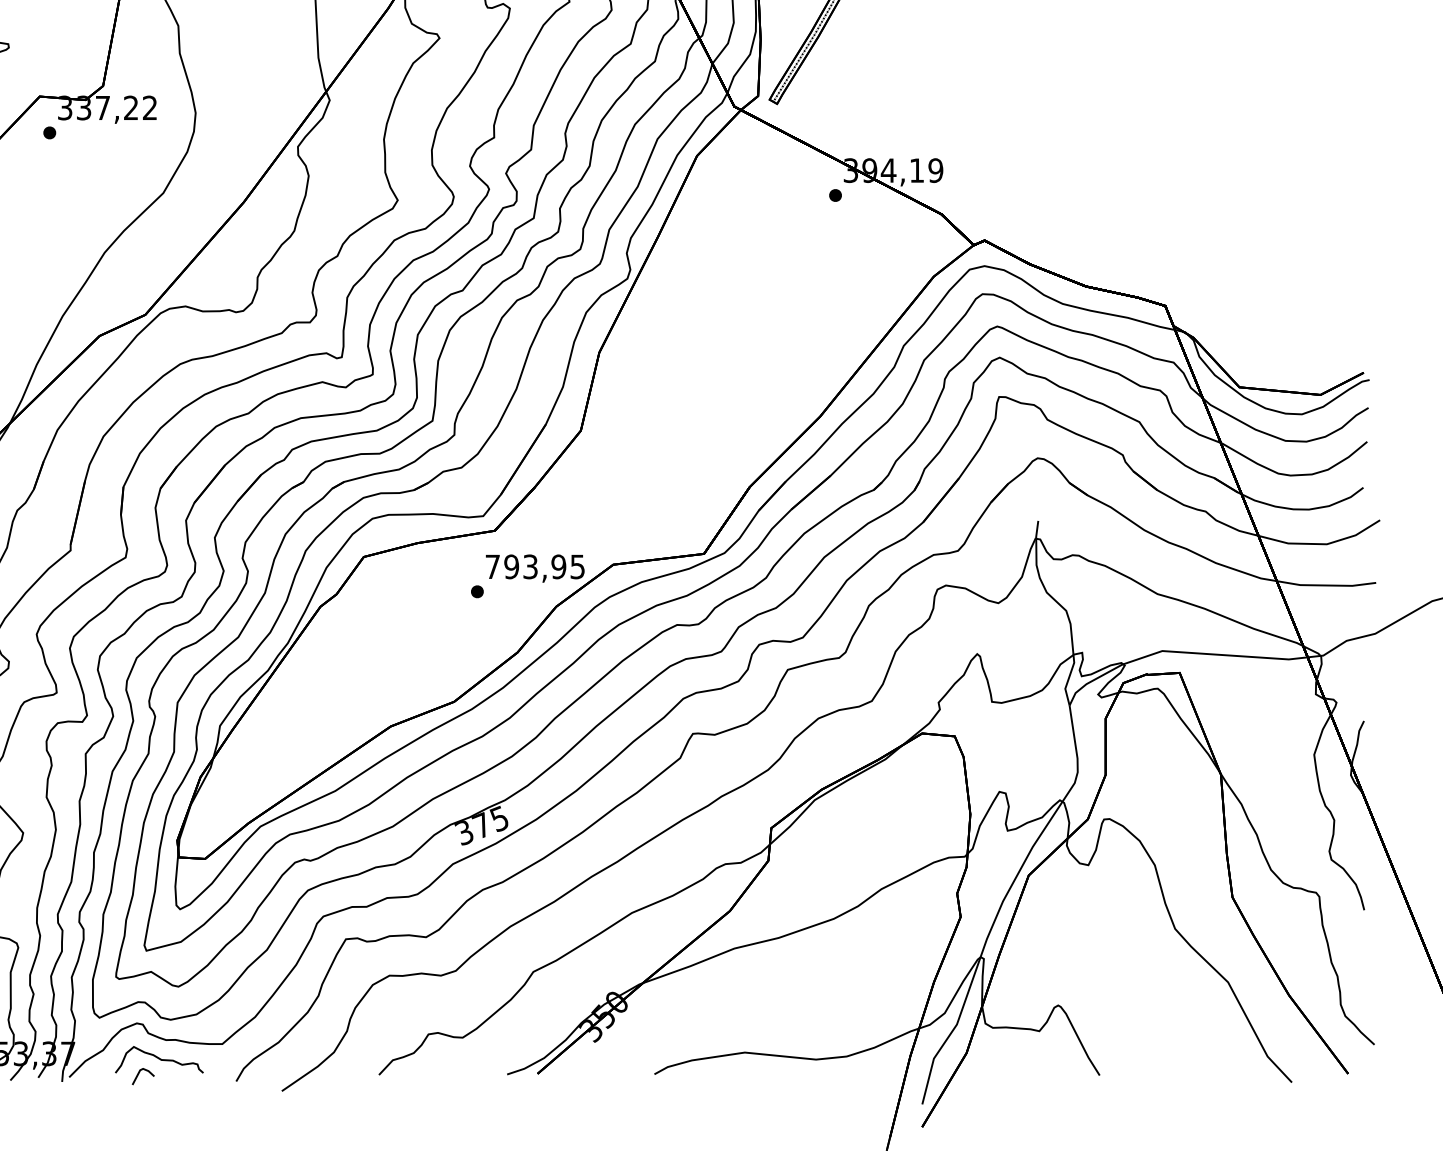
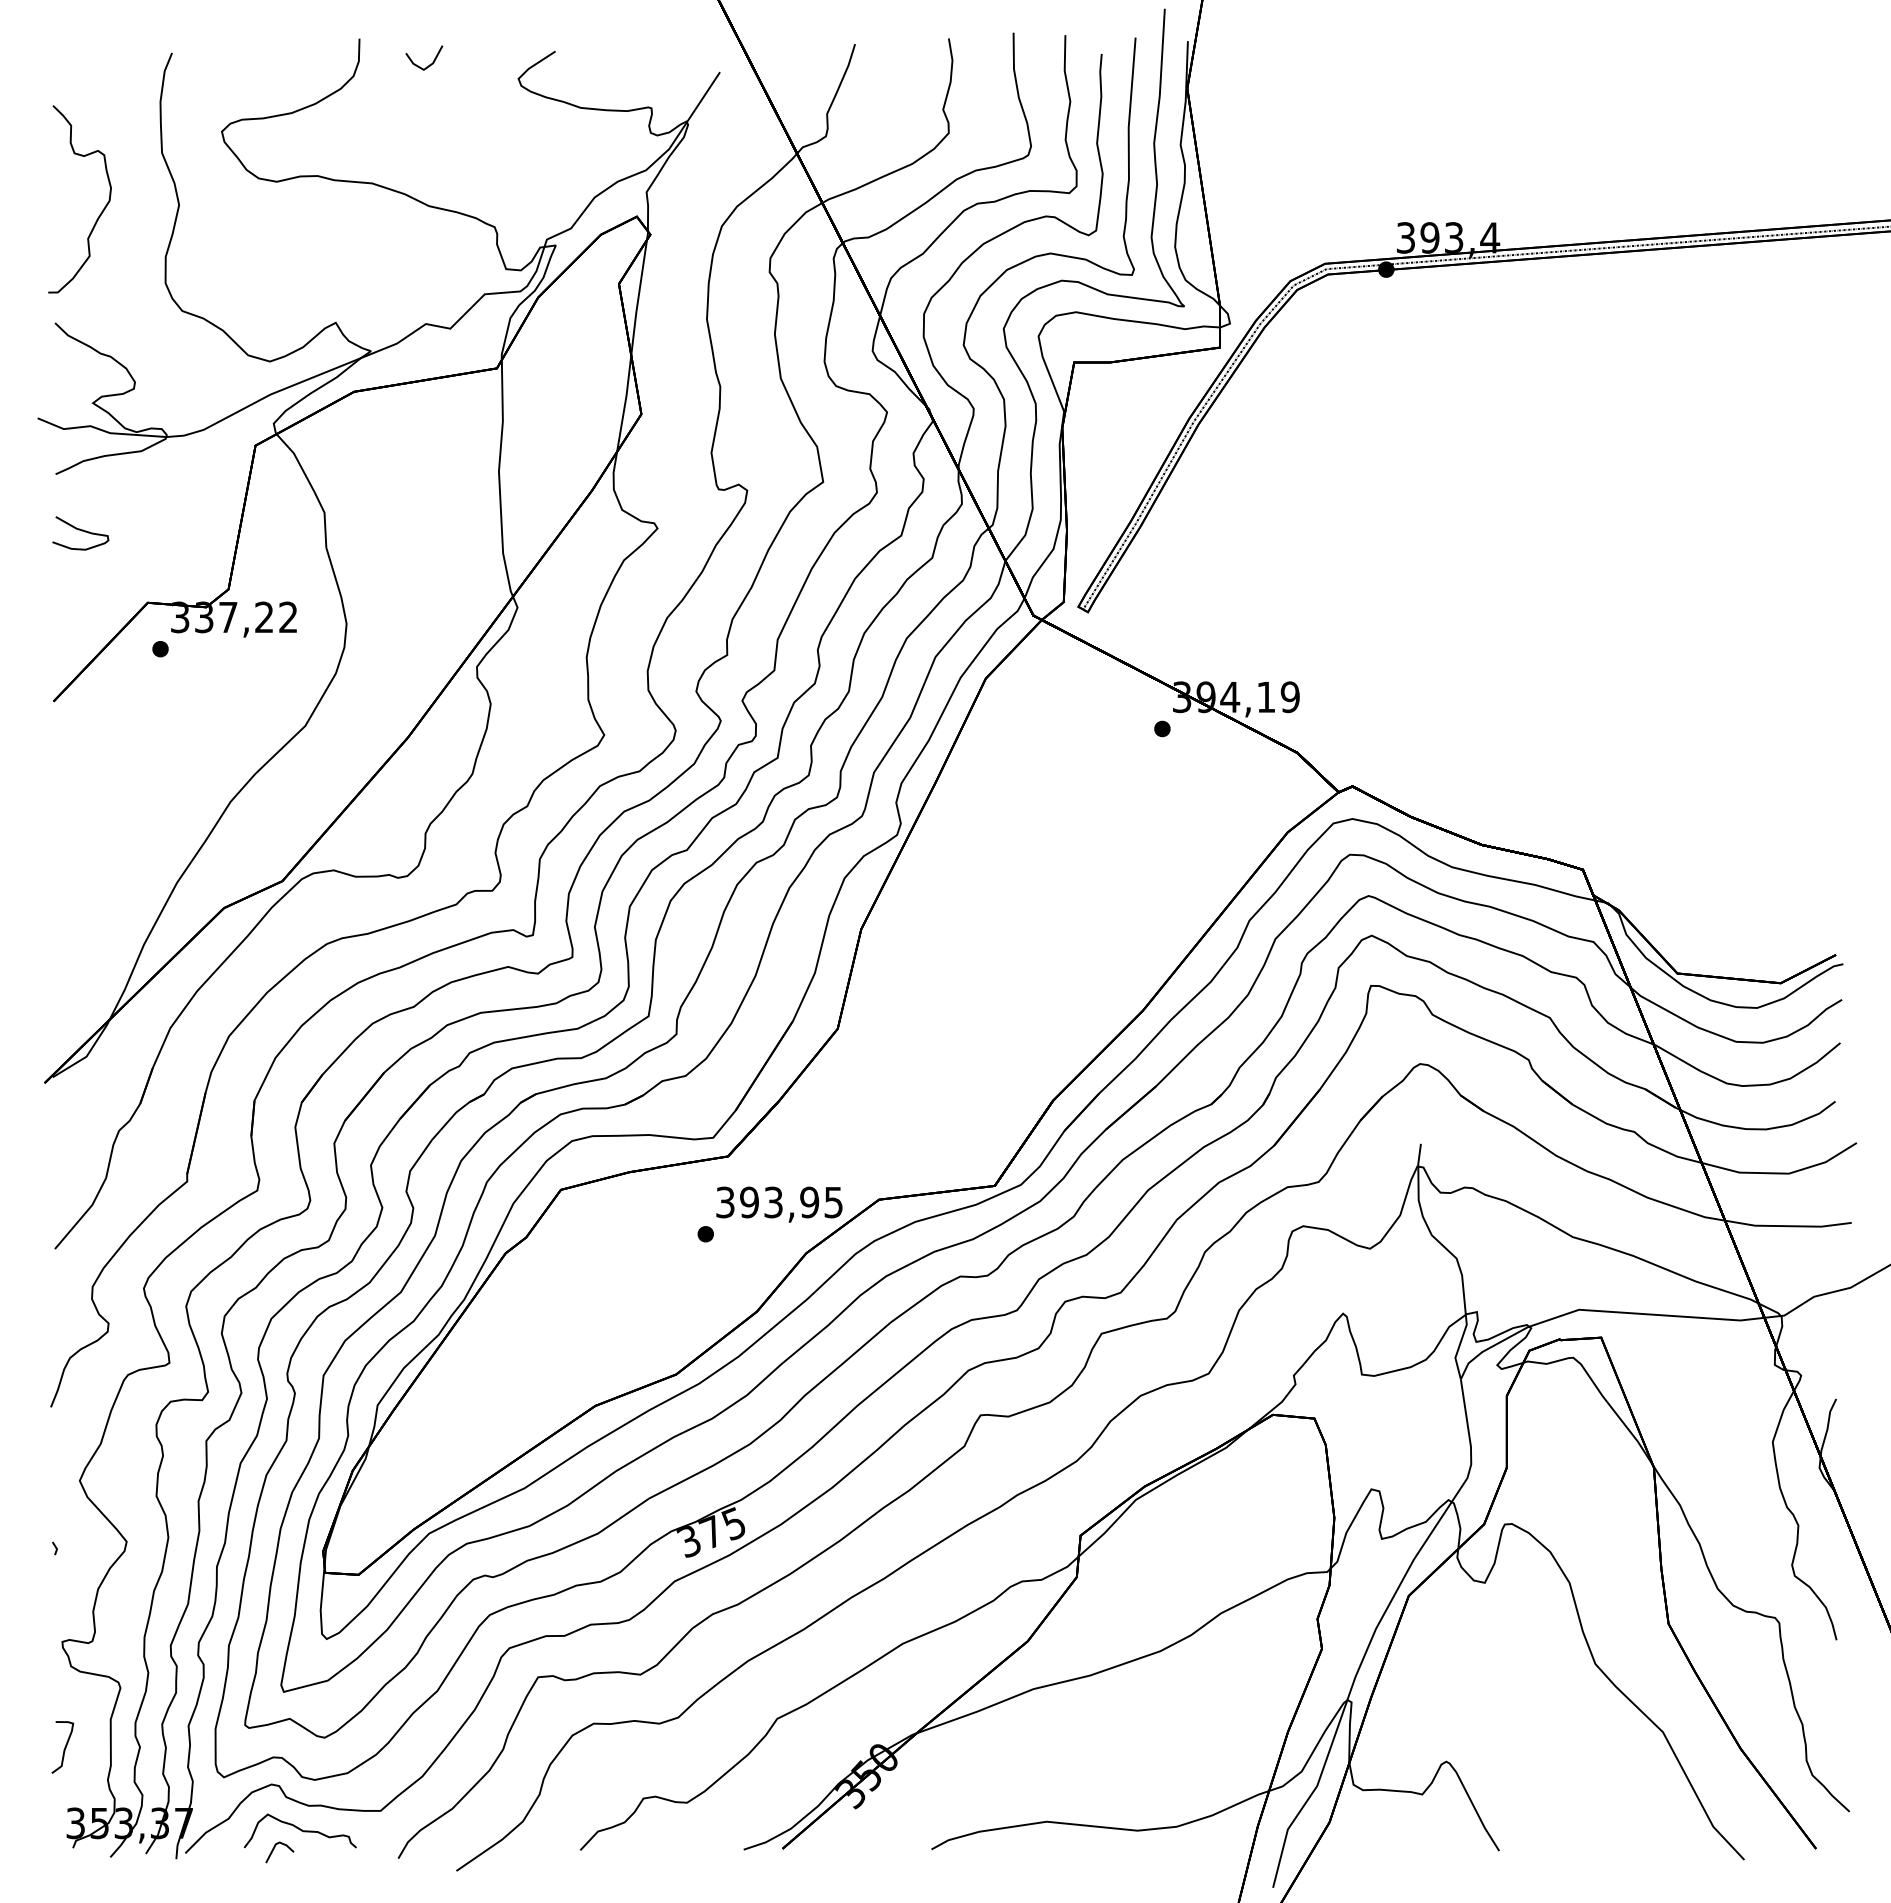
text: (492, 566) -> (725, 1202), 793,95 -> 393,95

